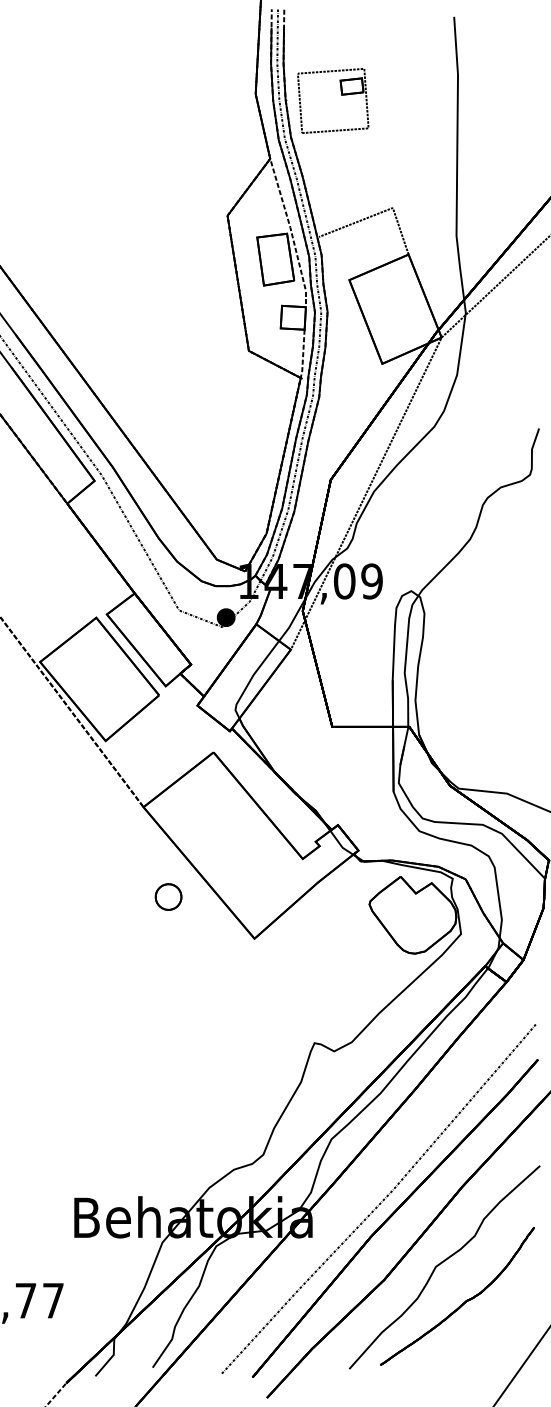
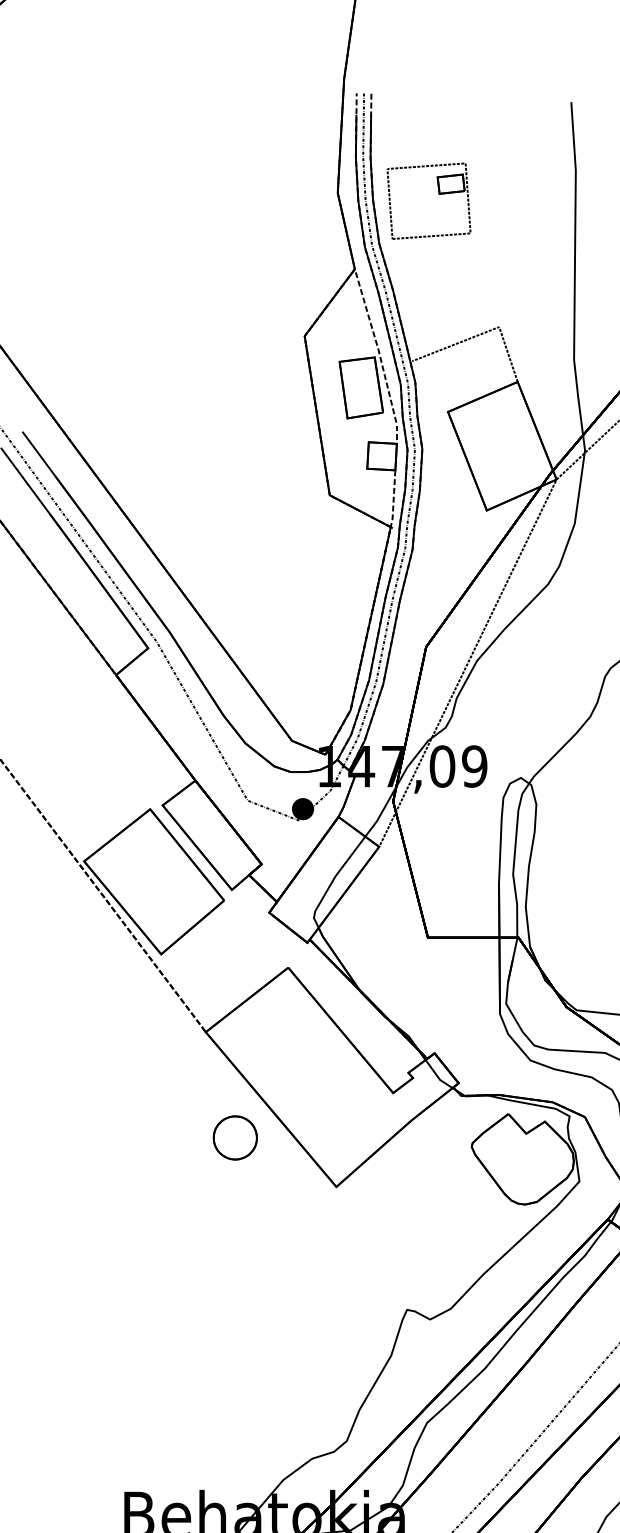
part: (168, 896) -> (235, 1137), size x1.43

